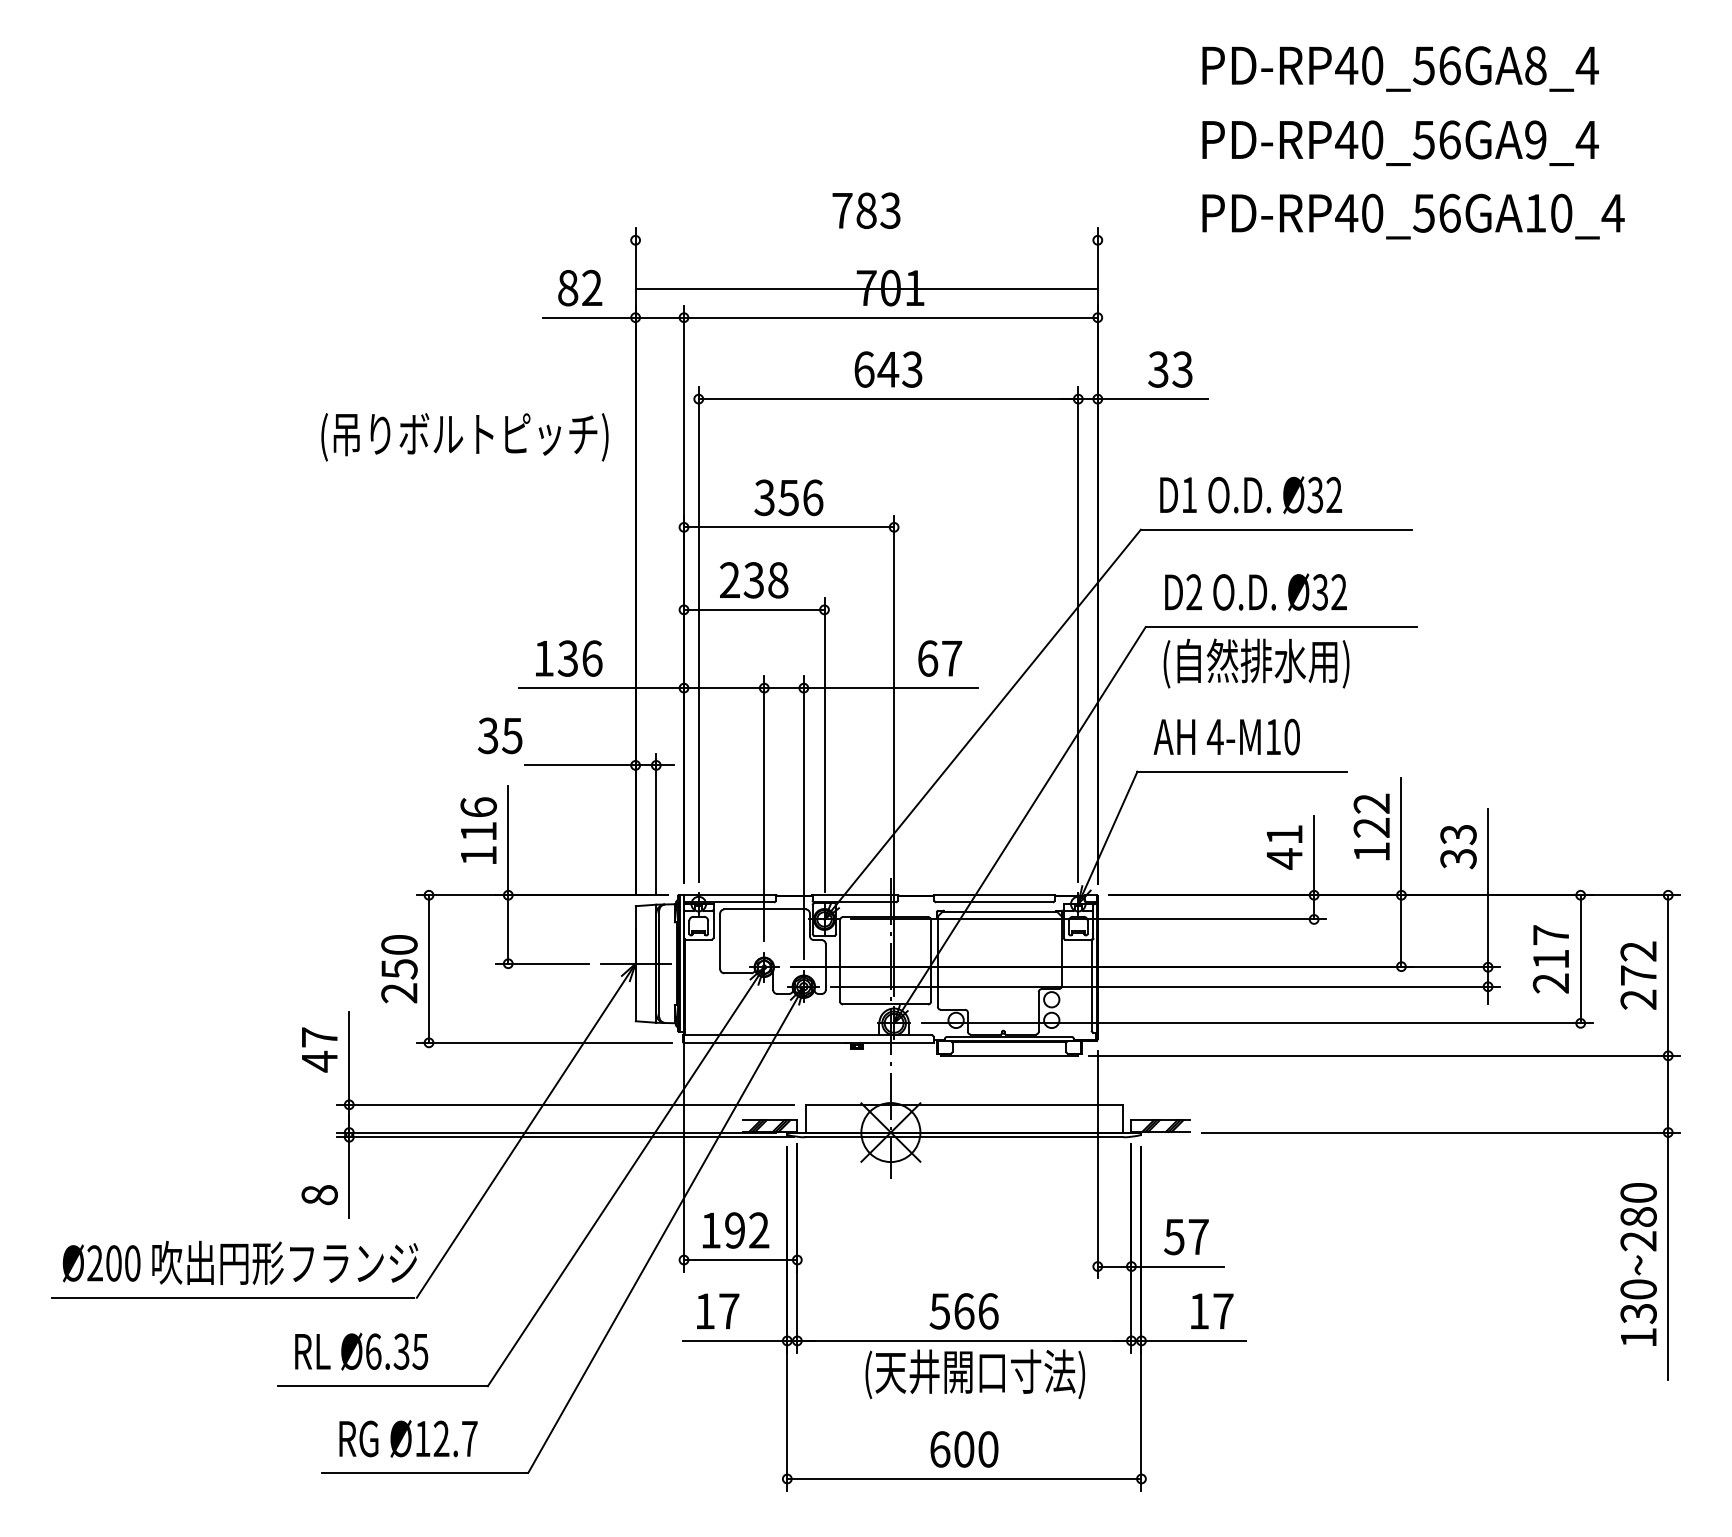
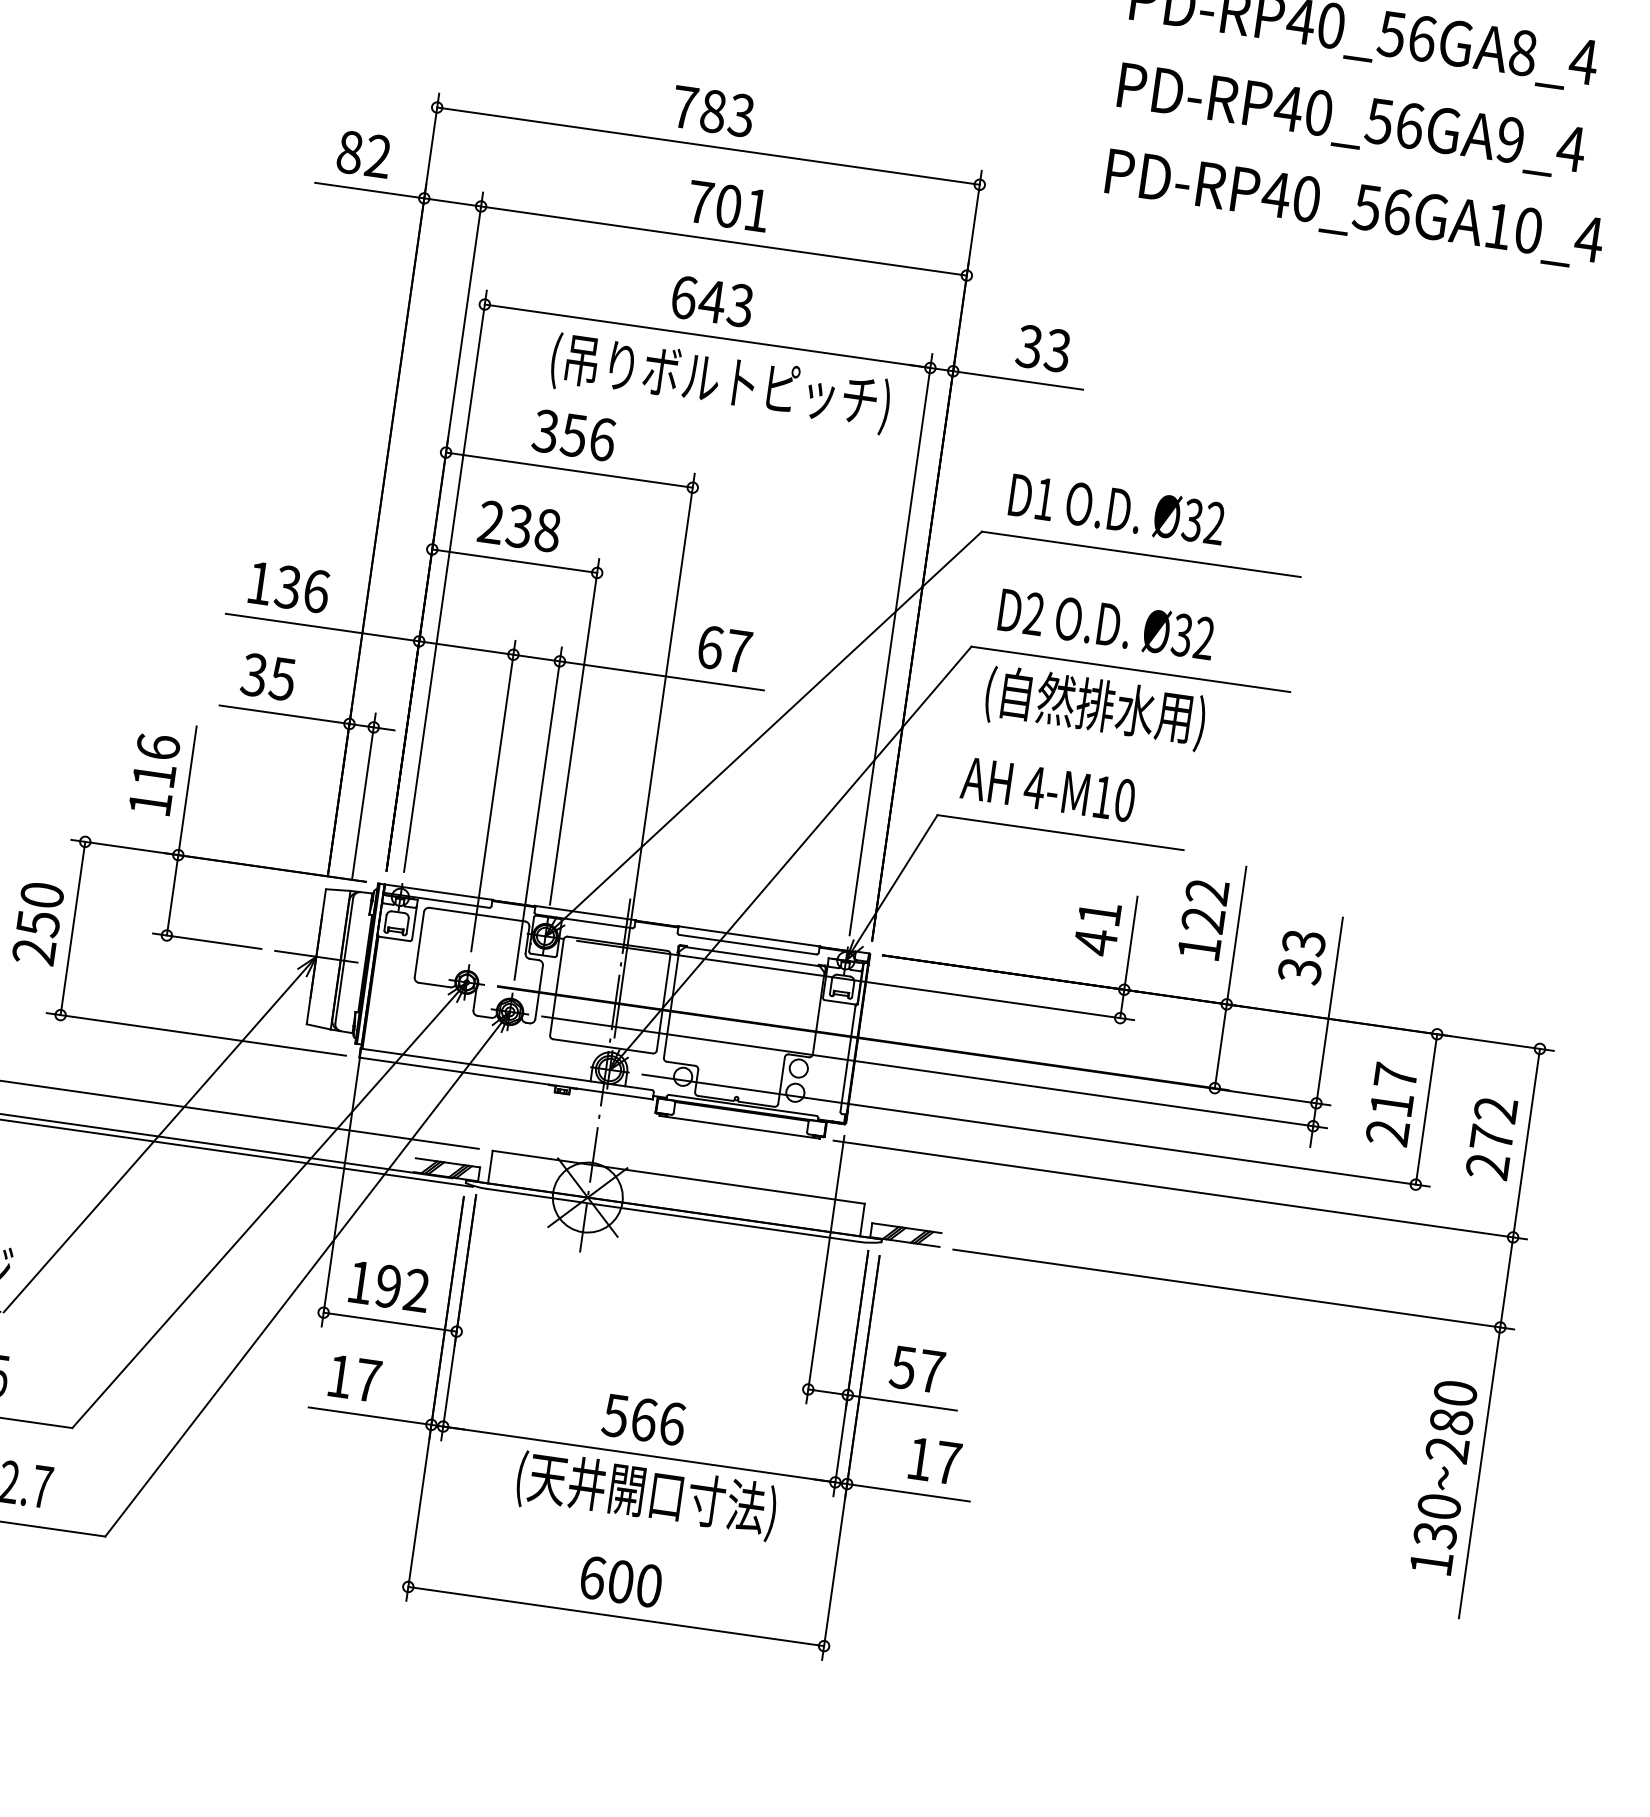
line: (866, 289) -> (708, 146), moved
text: (464, 437) -> (719, 383), moved
text: (500, 735) -> (268, 676), moved

